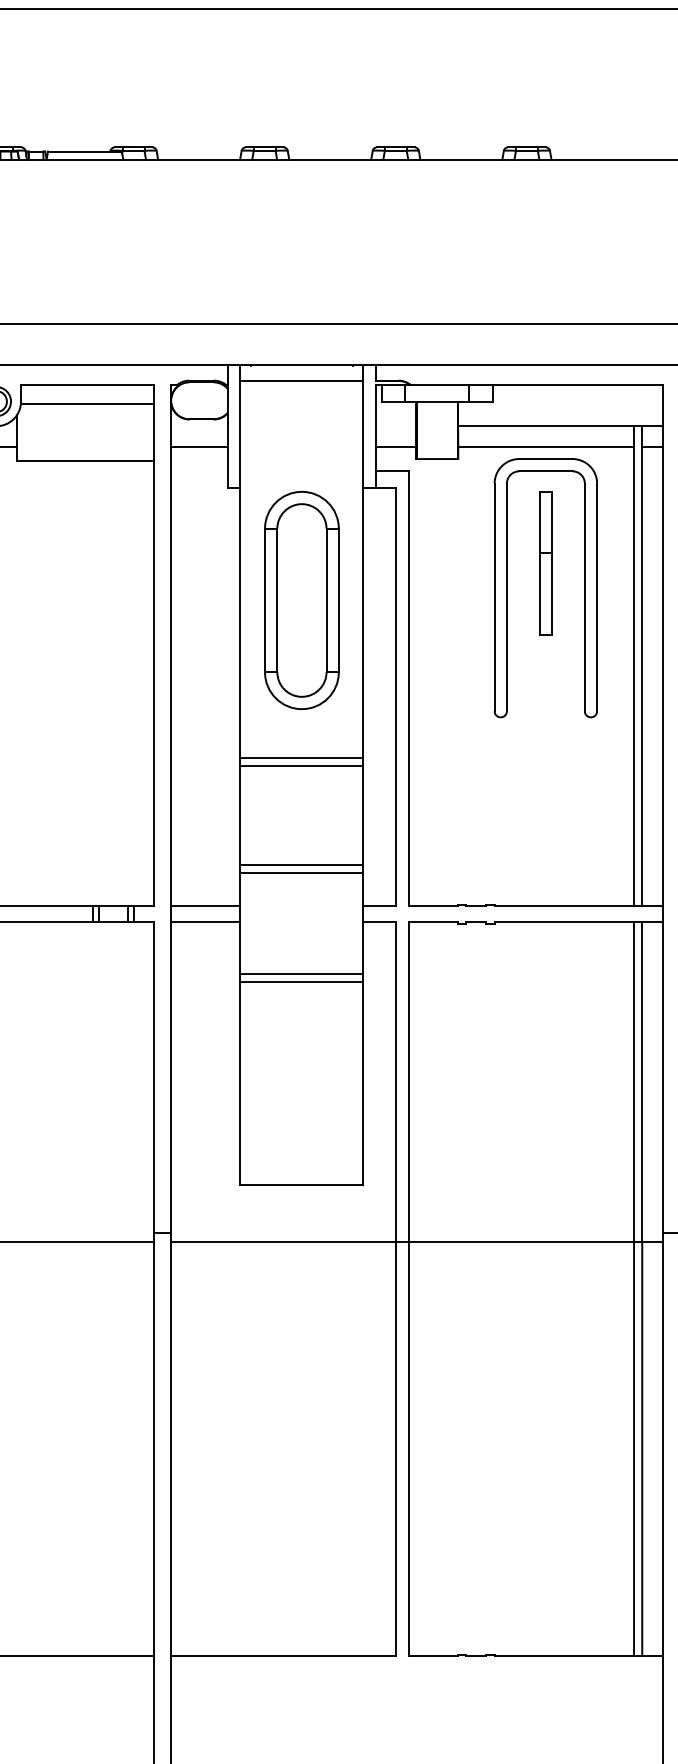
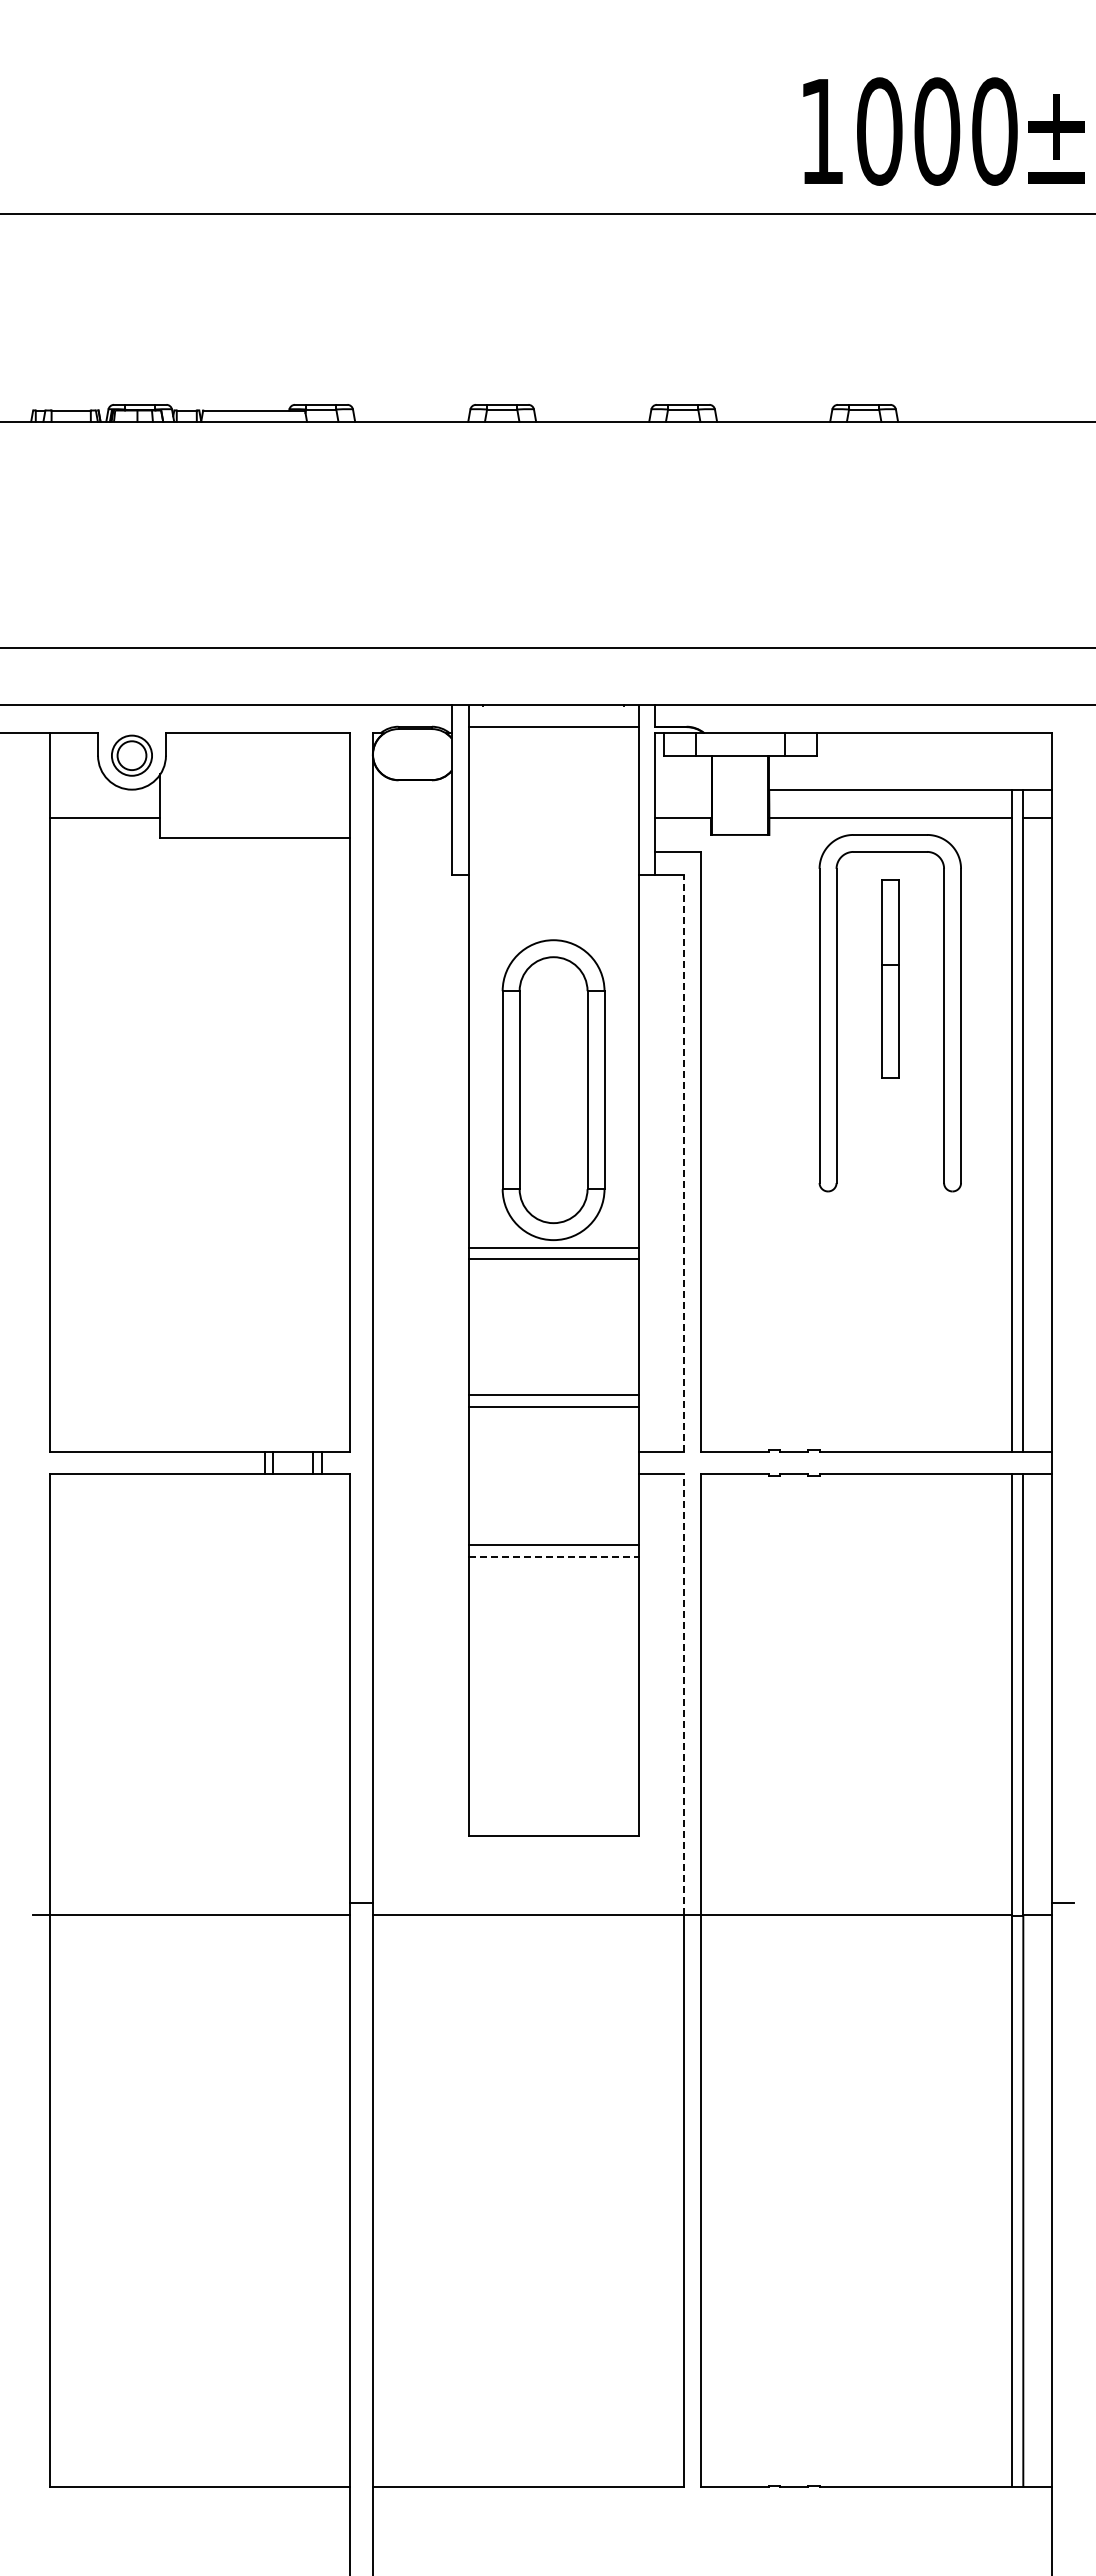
line: (87, 403) -> (257, 758), removed
line: (198, 446) -> (411, 817), removed
part: (301, 600) -> (553, 1089), moved
line: (396, 697) -> (683, 1163), solid -> dashed
line: (205, 905) -> (420, 1451), removed
line: (205, 922) -> (420, 1474), removed
line: (301, 981) -> (553, 1556), solid -> dashed
line: (396, 1081) -> (683, 1694), solid -> dashed

